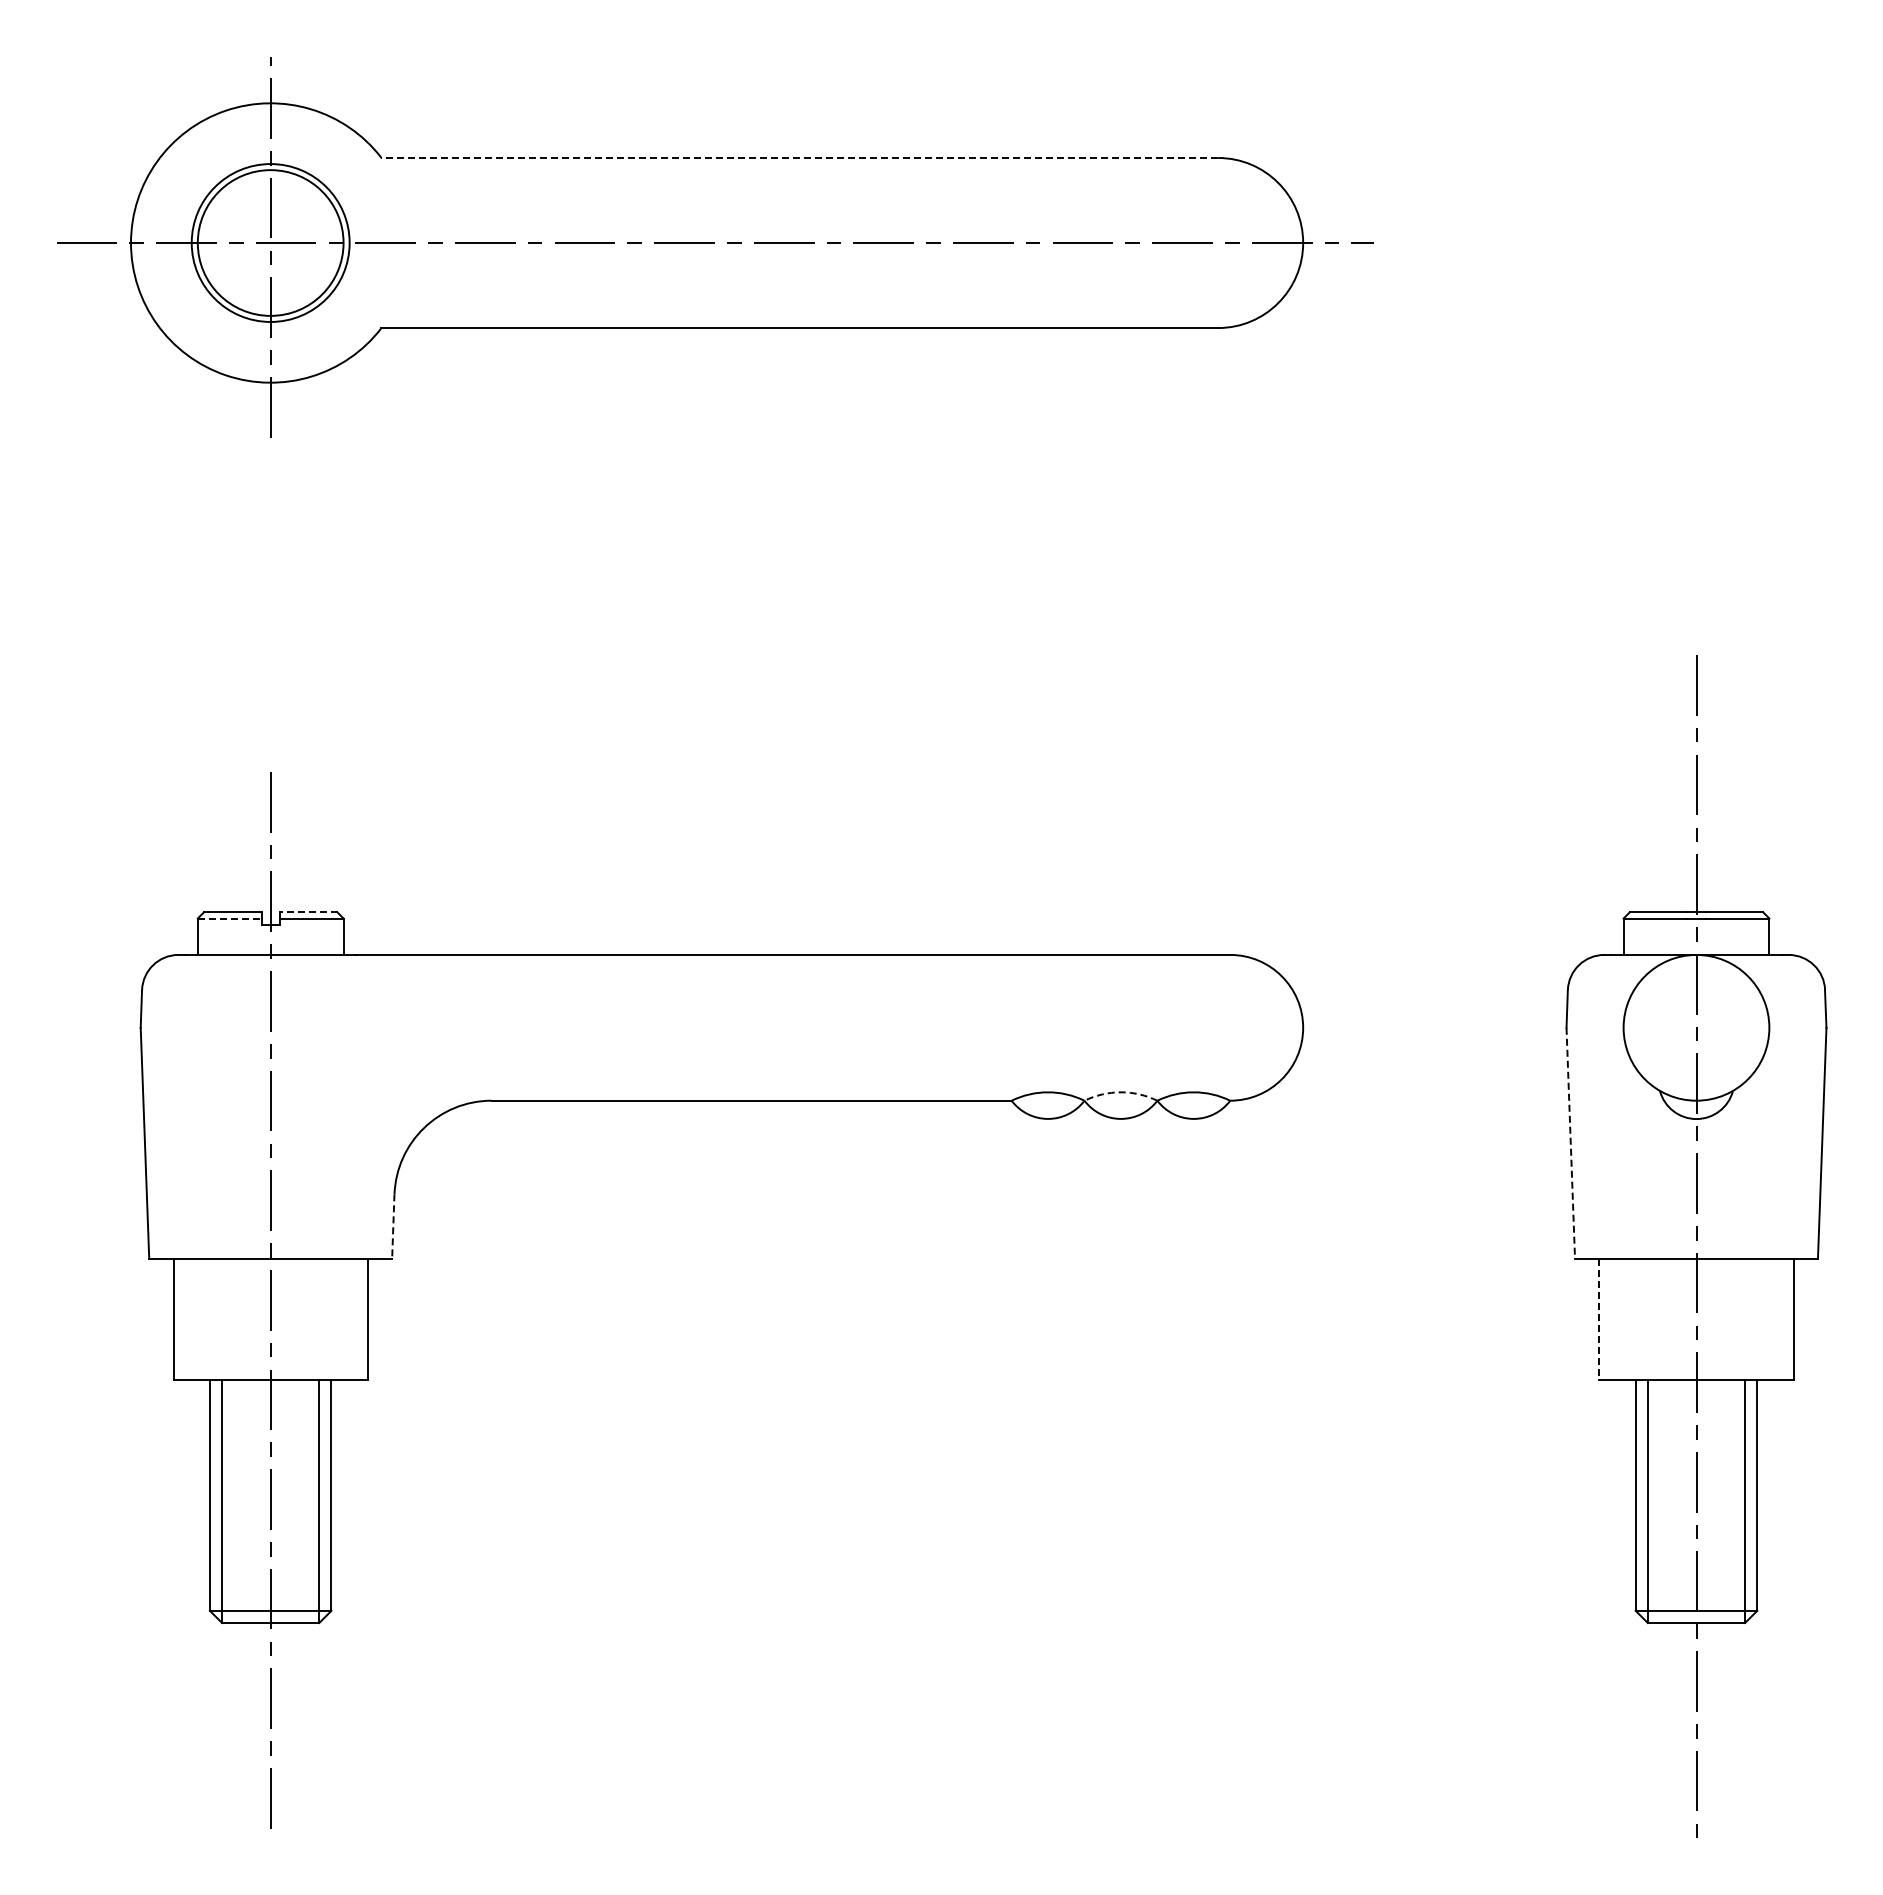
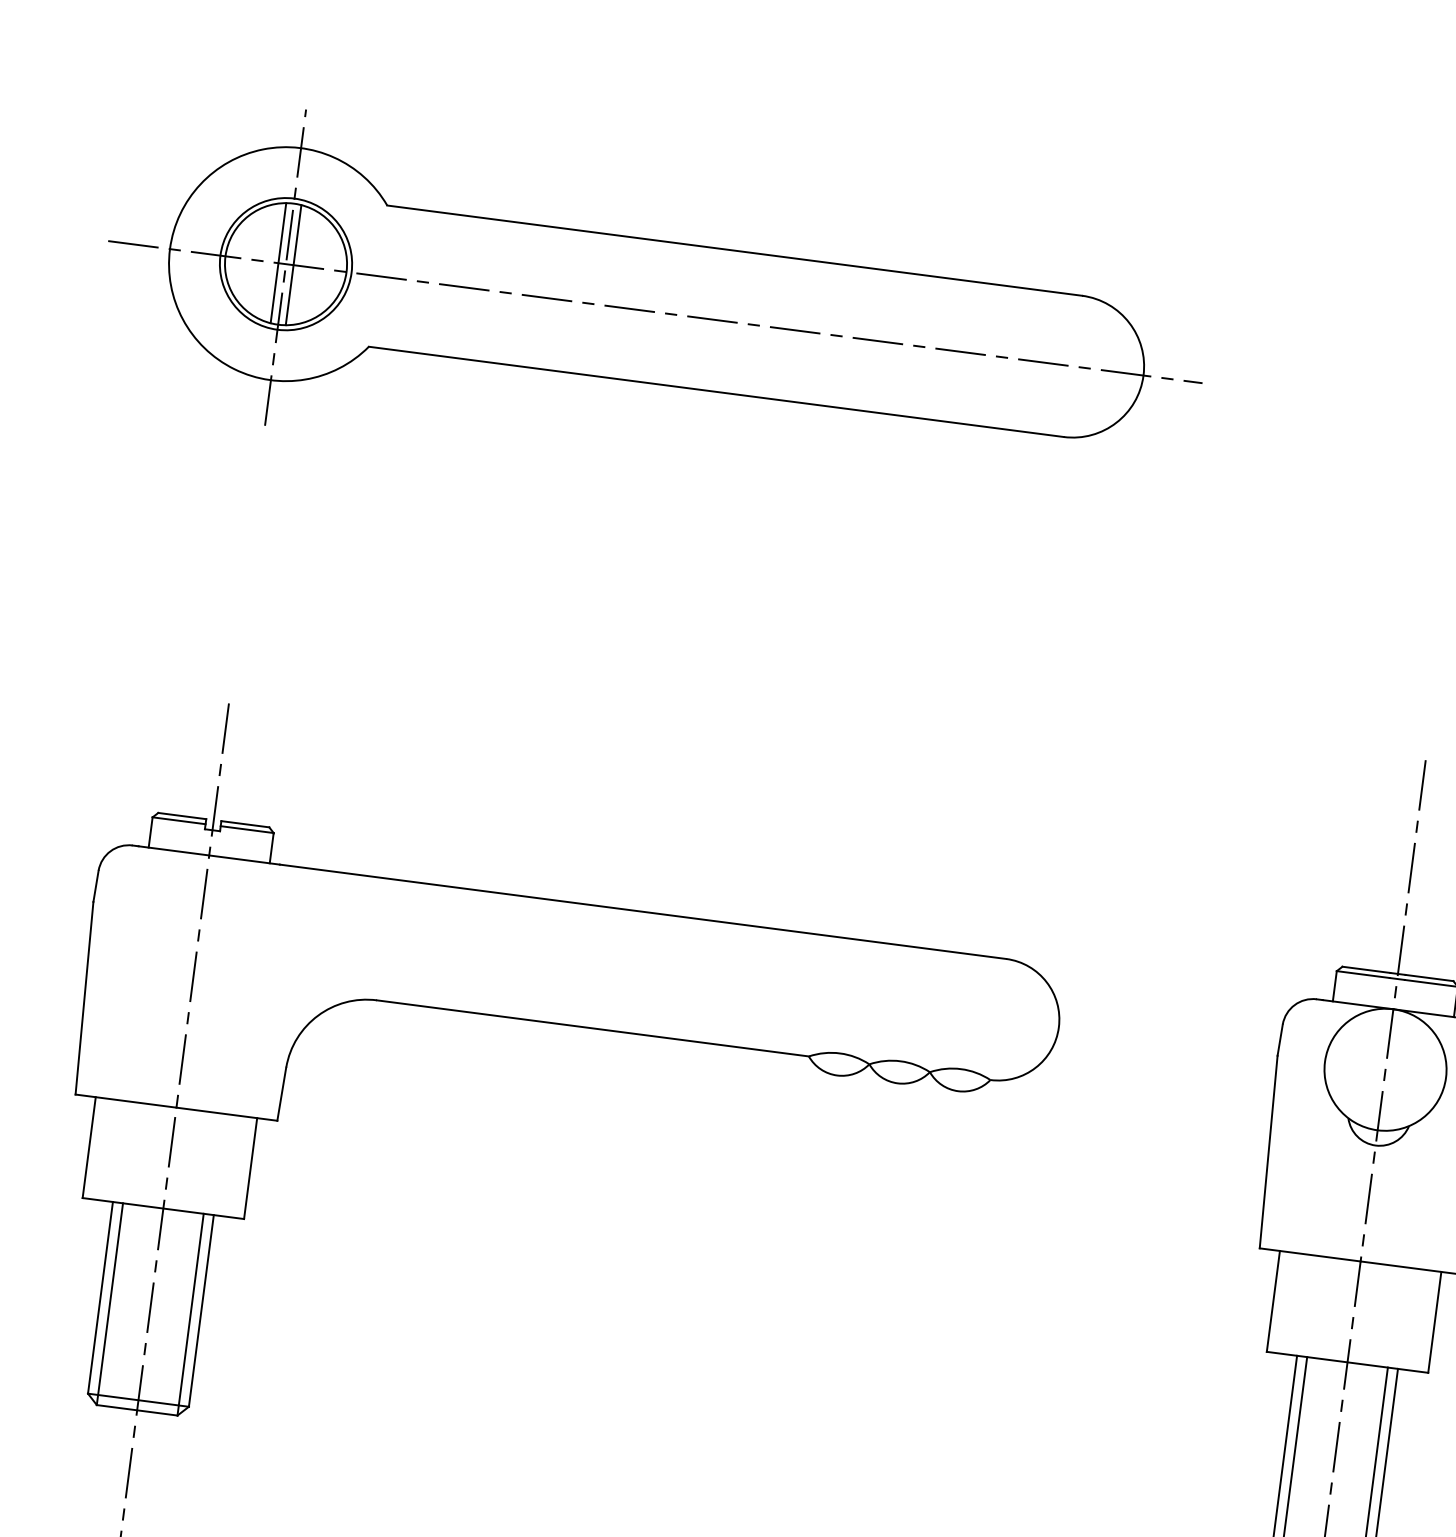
line: (799, 157) -> (734, 250), dashed -> solid
line: (261, 242) -> (278, 262), added
line: (279, 242) -> (293, 264), added
line: (308, 912) -> (245, 824), dashed -> solid
line: (229, 918) -> (178, 820), dashed -> solid
arc: (1120, 1092) -> (900, 1061), dashed -> solid
line: (1570, 1143) -> (1268, 1152), dashed -> solid
line: (393, 1226) -> (281, 1094), dashed -> solid
line: (1599, 1319) -> (1273, 1301), dashed -> solid

